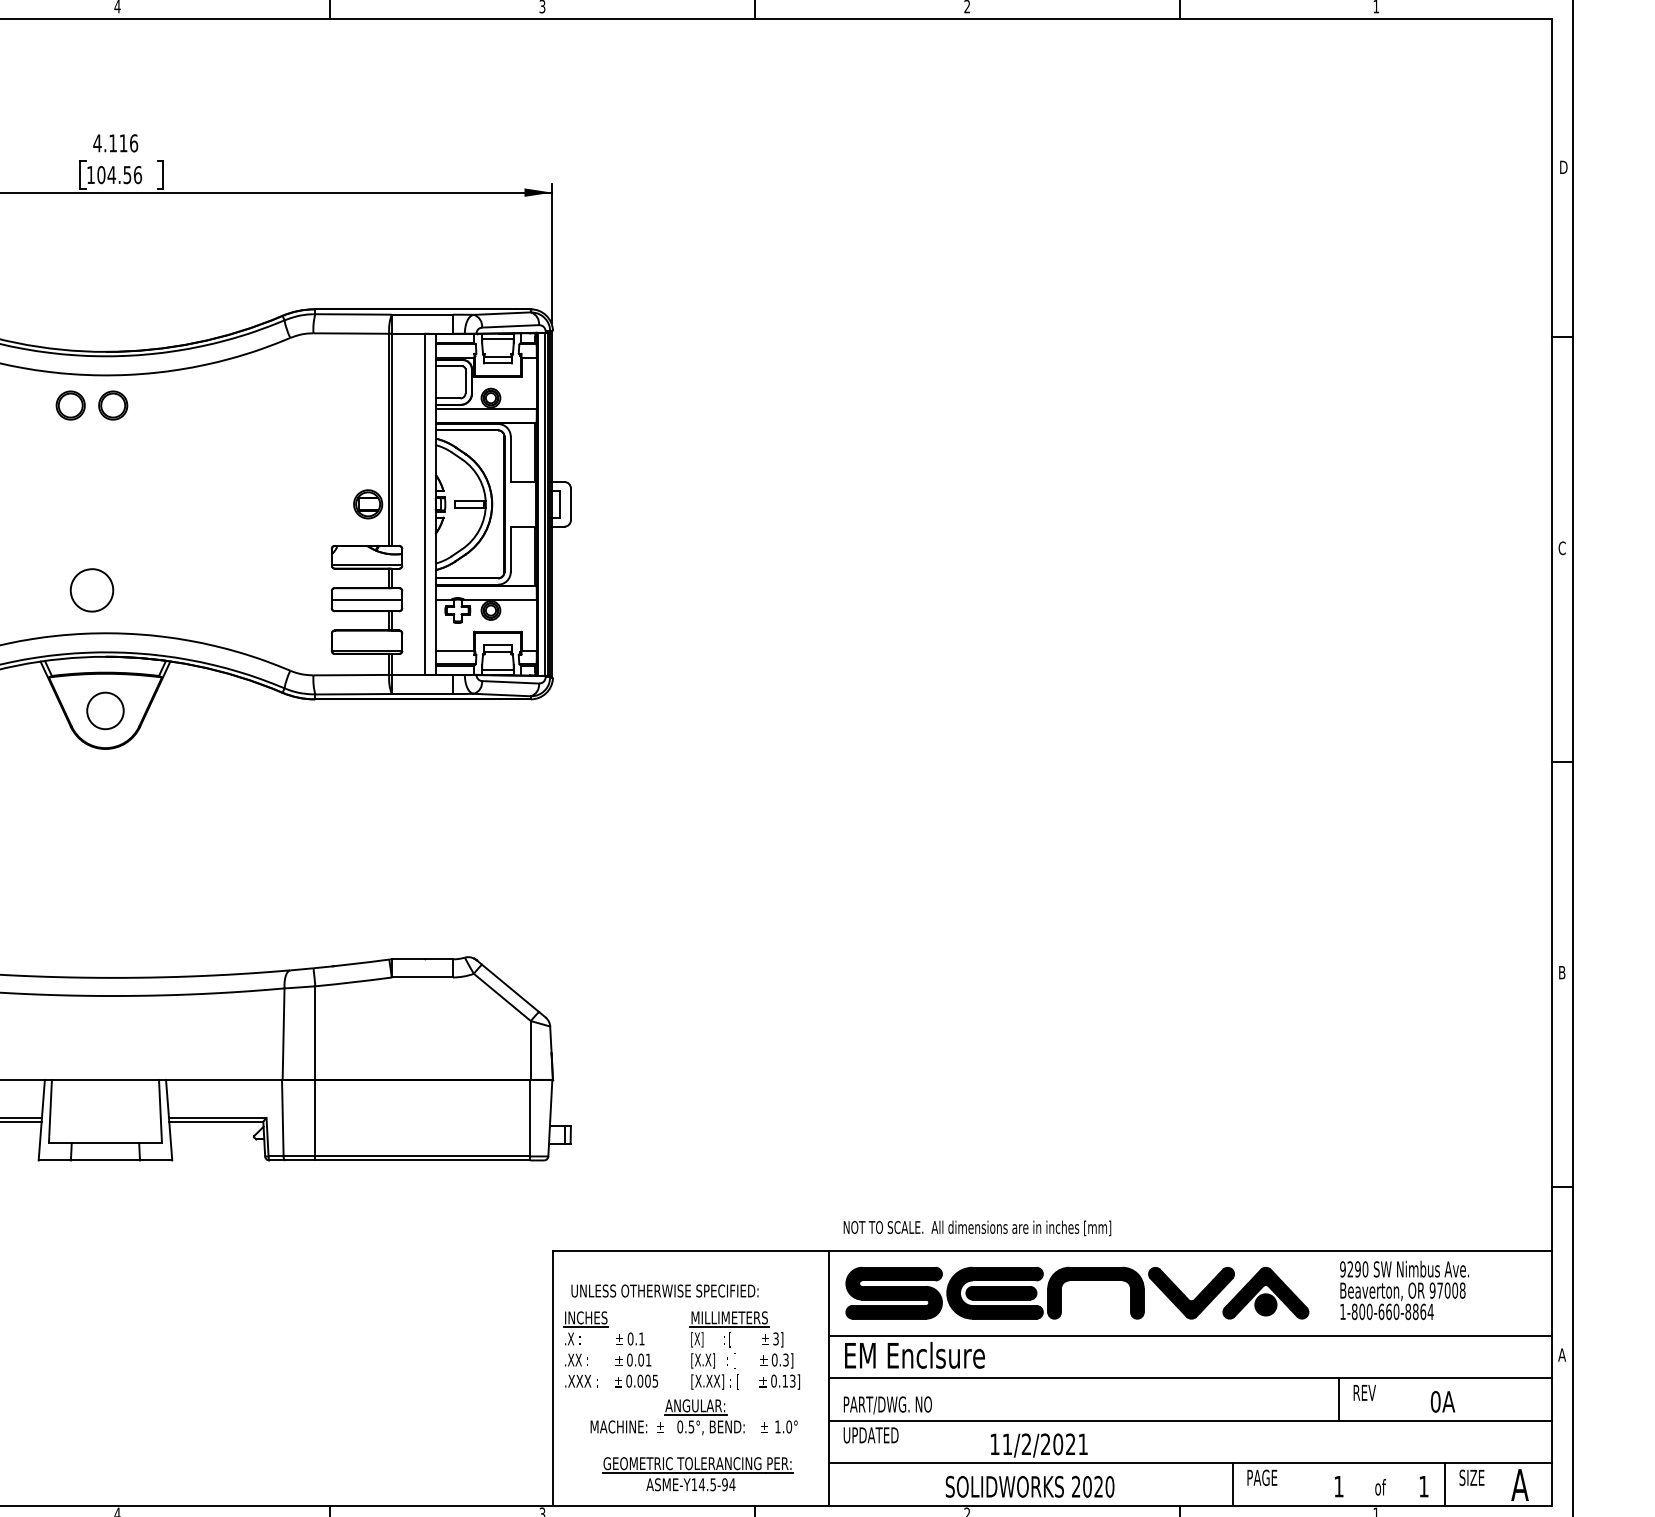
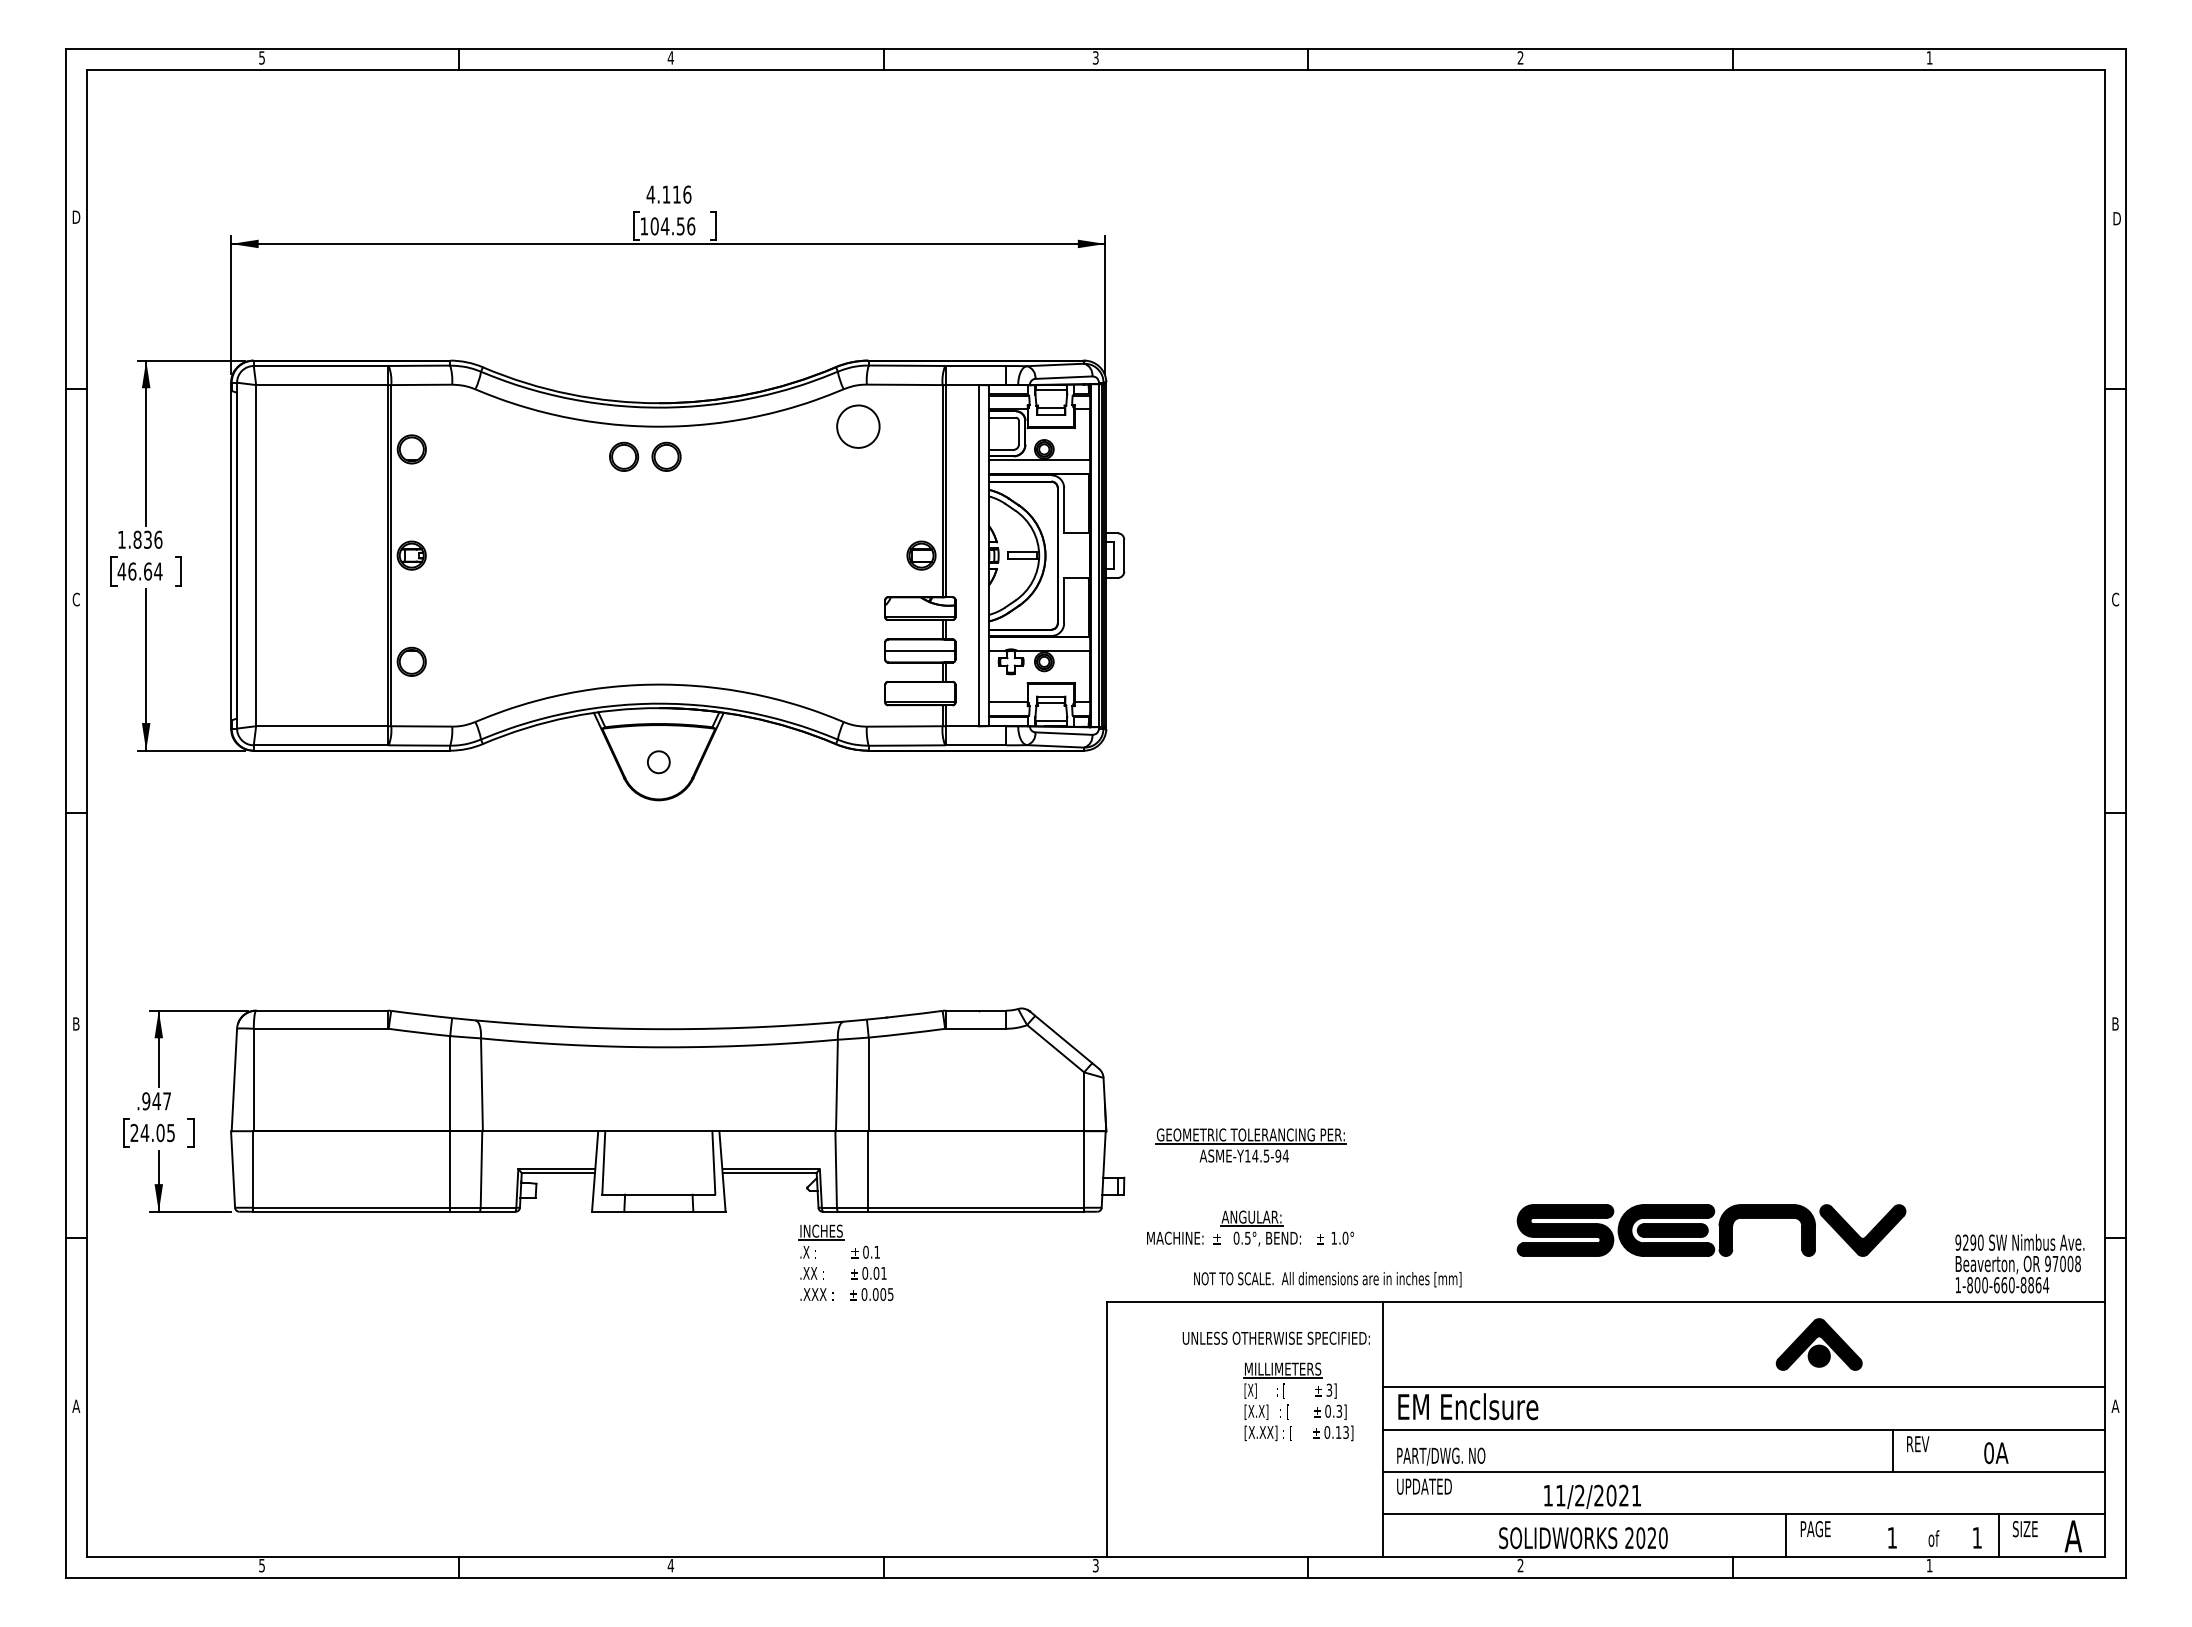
part: (92, 590) -> (858, 426), moved
circle: (105, 711) -> (658, 762), size x0.6
text: (977, 1228) -> (1327, 1279), moved
text: (664, 1290) -> (1275, 1337), moved
text: (1404, 1290) -> (2019, 1263), moved
part: (1040, 1293) -> (1711, 1230), moved
part: (616, 1345) -> (851, 1258), moved
part: (694, 1417) -> (1250, 1228), moved
part: (697, 1474) -> (1250, 1145), moved

